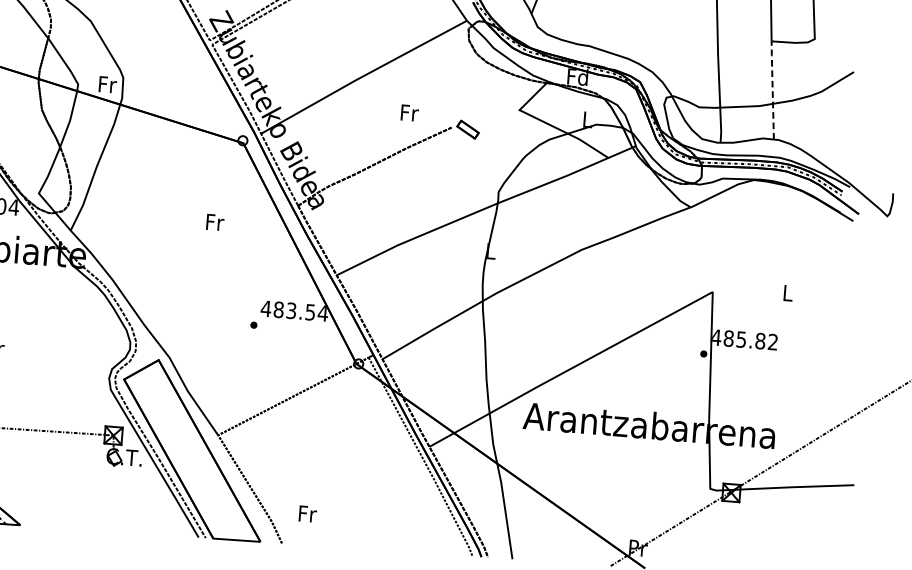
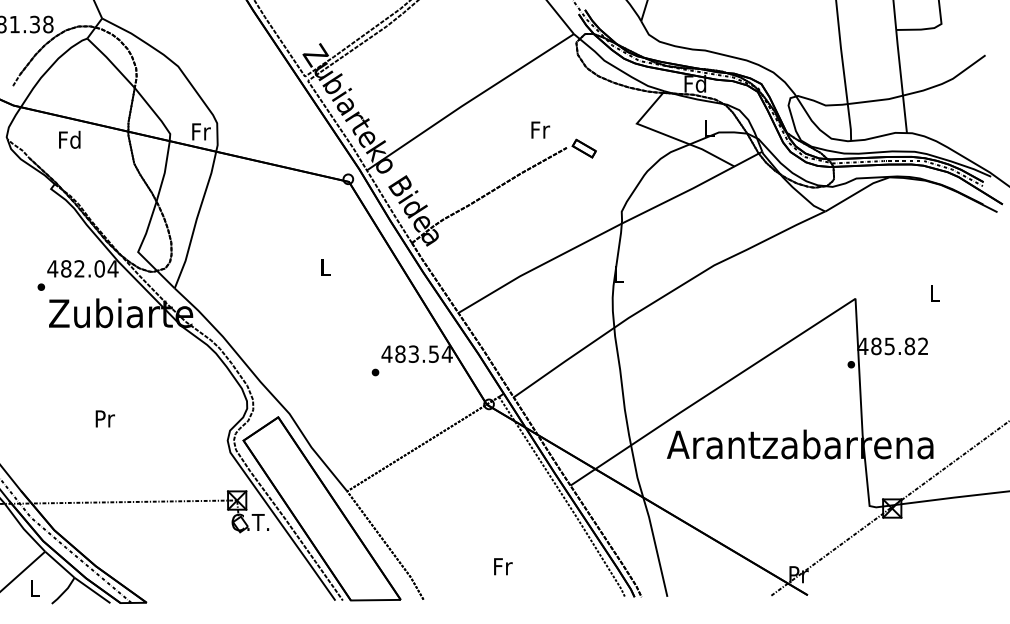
line: (772, 89) -> (901, 80), dashed -> solid
text: (409, 112) -> (540, 129), moved
text: (215, 222) -> (326, 267), Fr -> L
text: (308, 513) -> (503, 566), moved

